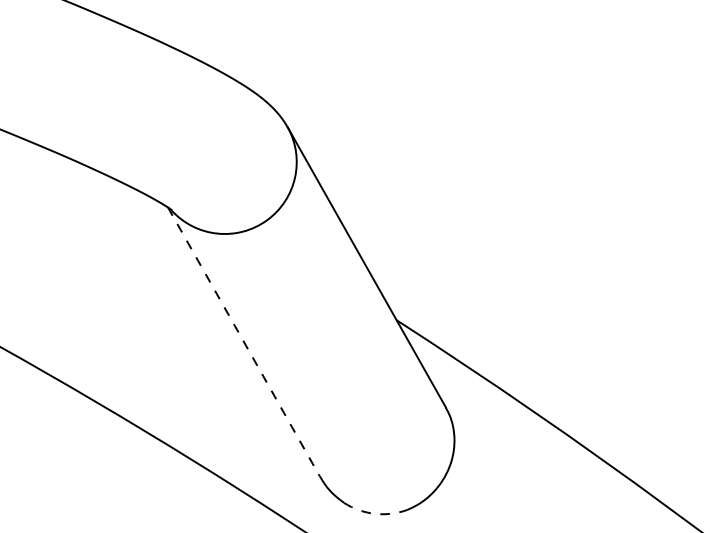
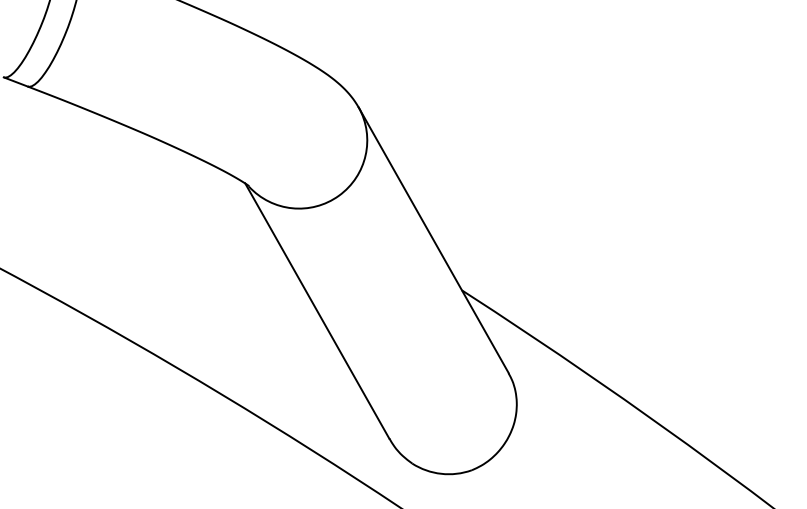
line: (244, 342) -> (317, 311), dashed -> solid
arc: (375, 513) -> (441, 473), dashed -> solid

